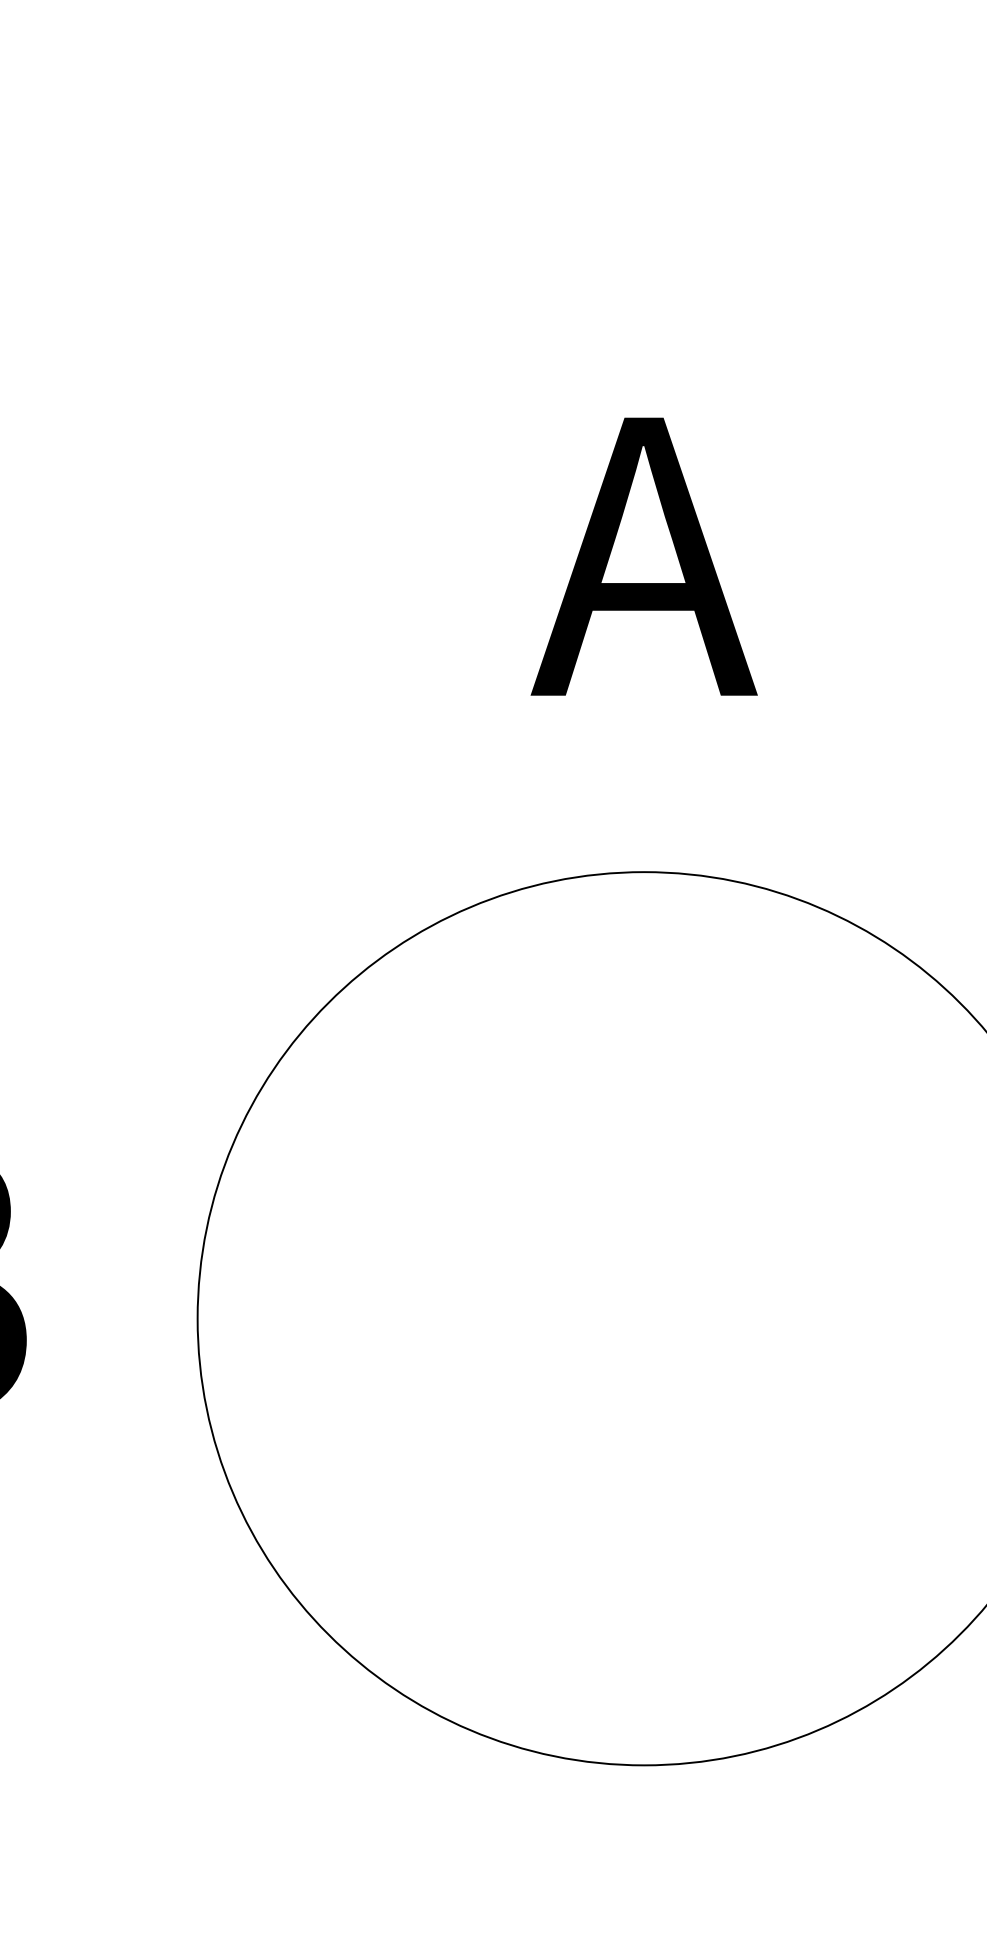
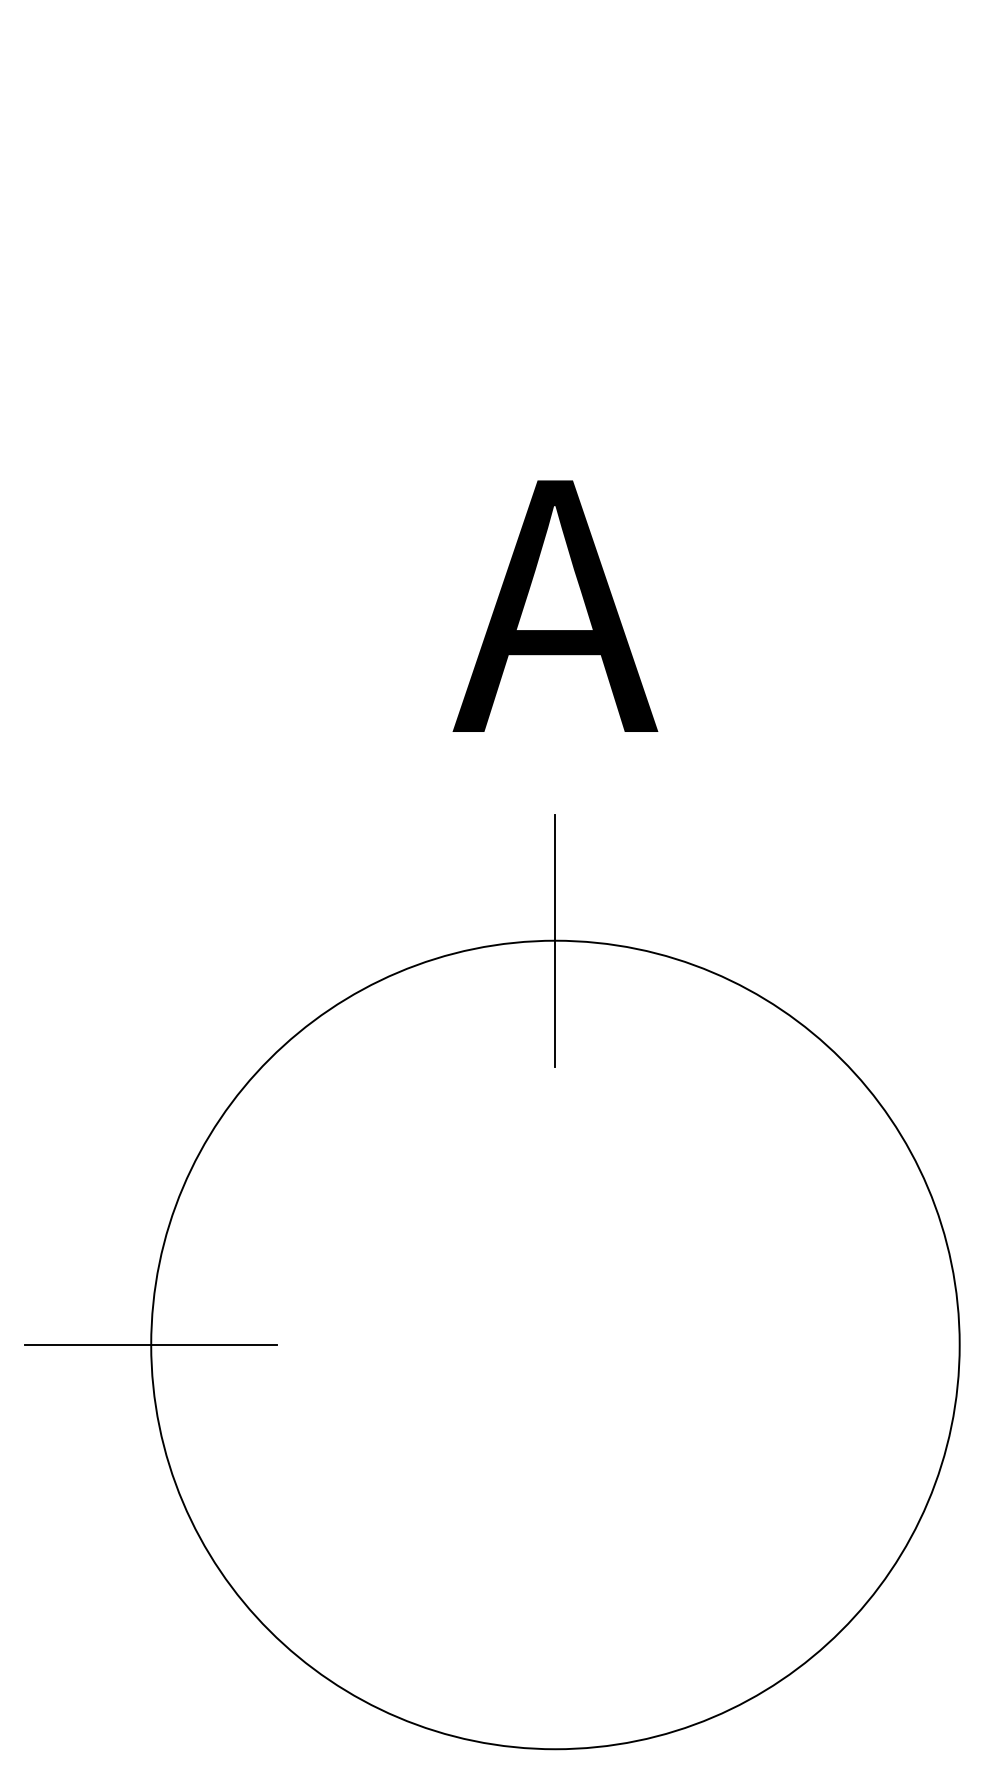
text: (644, 555) -> (555, 605), moved
line: (644, 871) -> (555, 940), added
line: (197, 1318) -> (151, 1344), added

